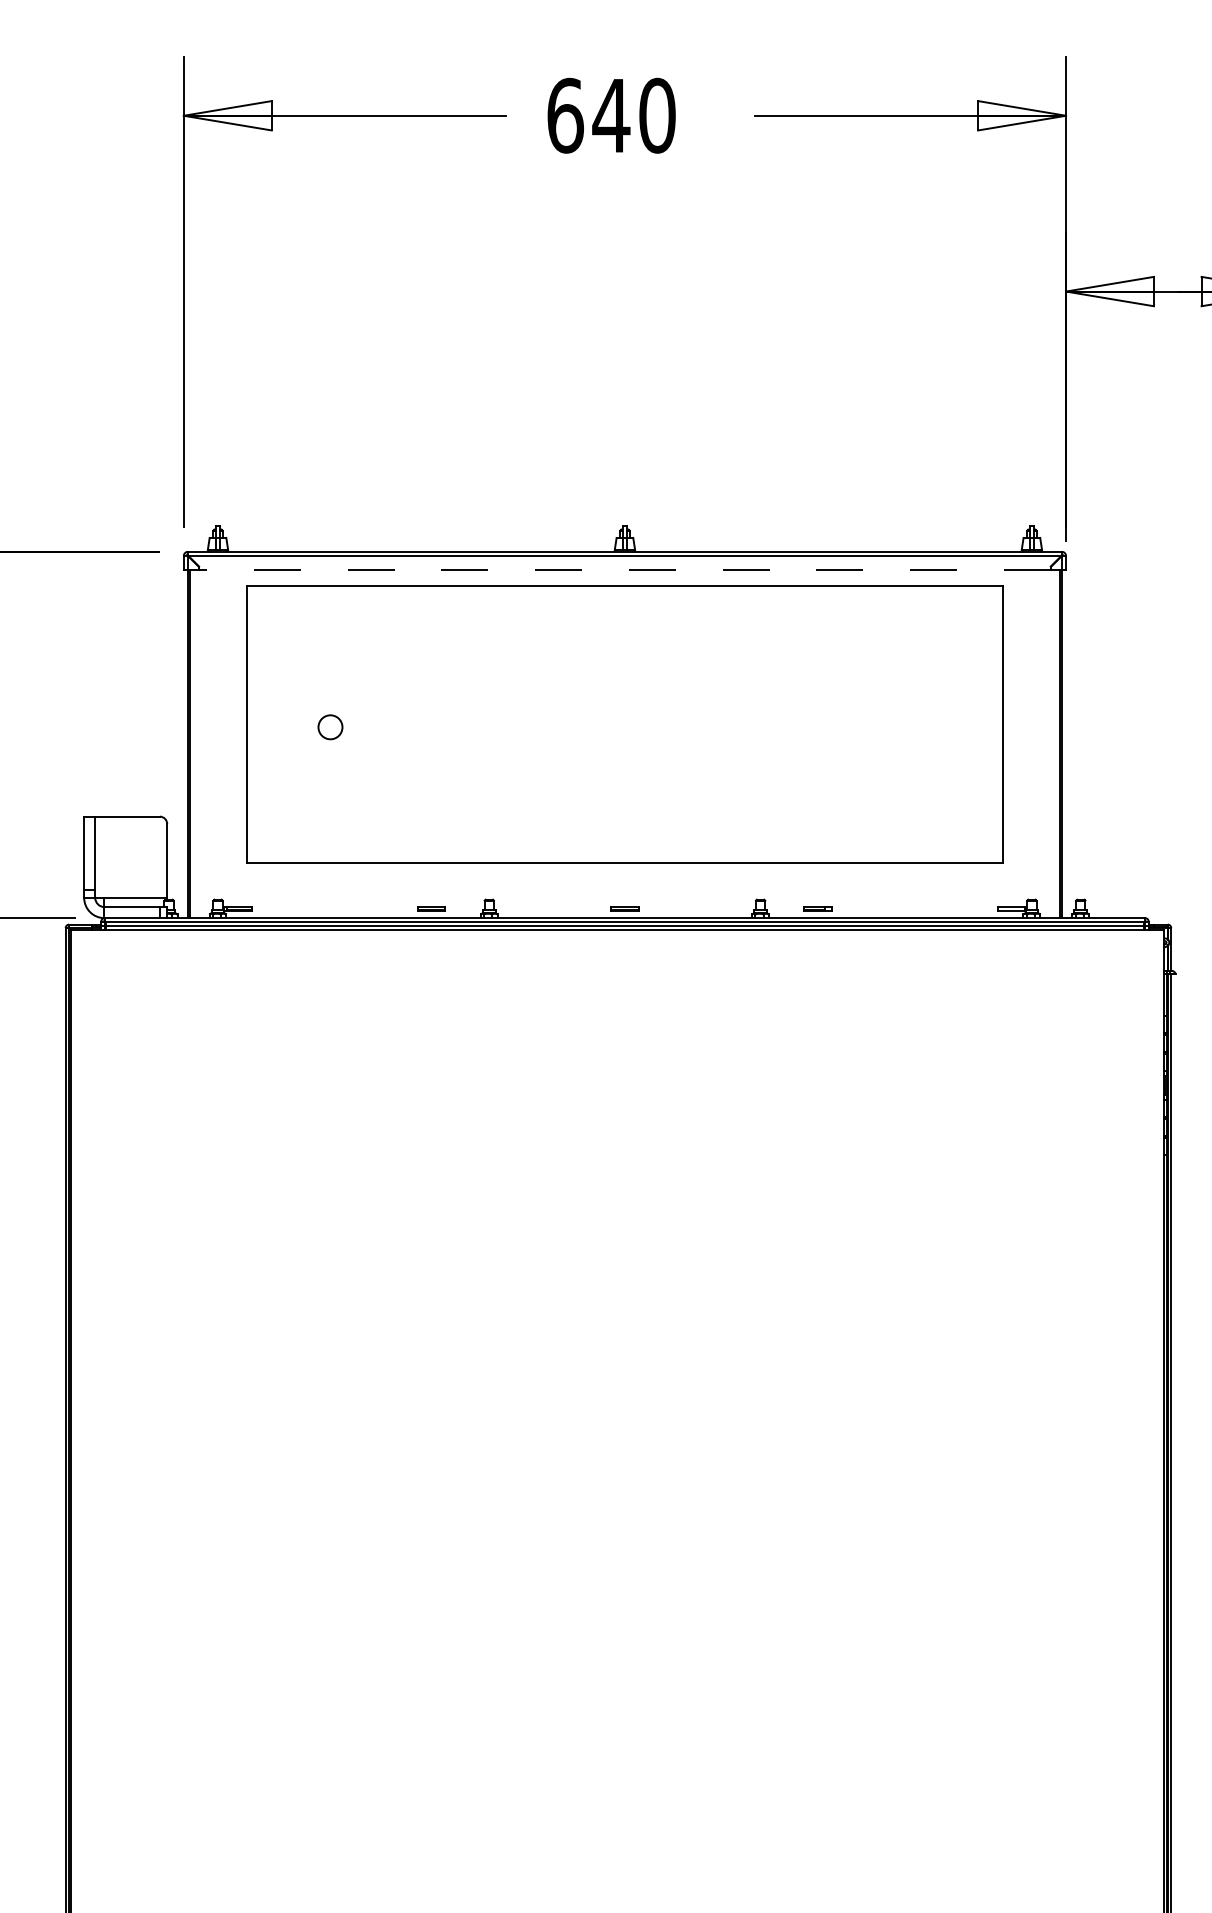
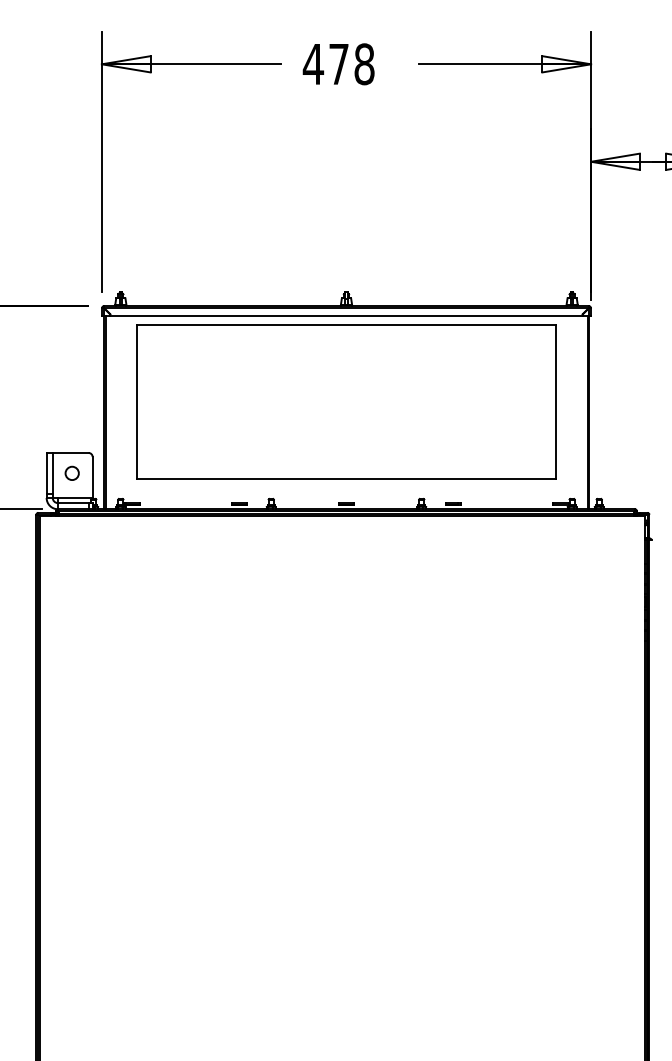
text: (610, 116) -> (338, 64), 640 -> 478
line: (624, 570) -> (346, 316), dashed -> solid
circle: (329, 725) -> (71, 472), moved

